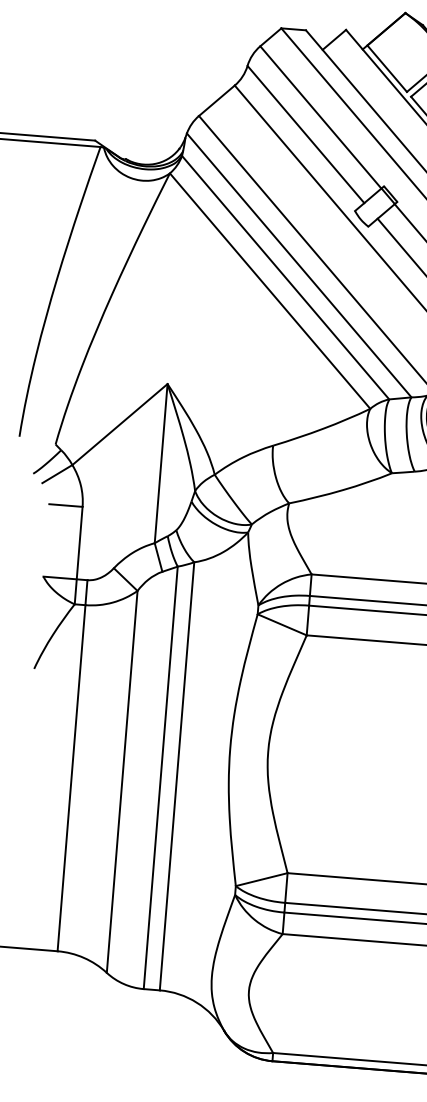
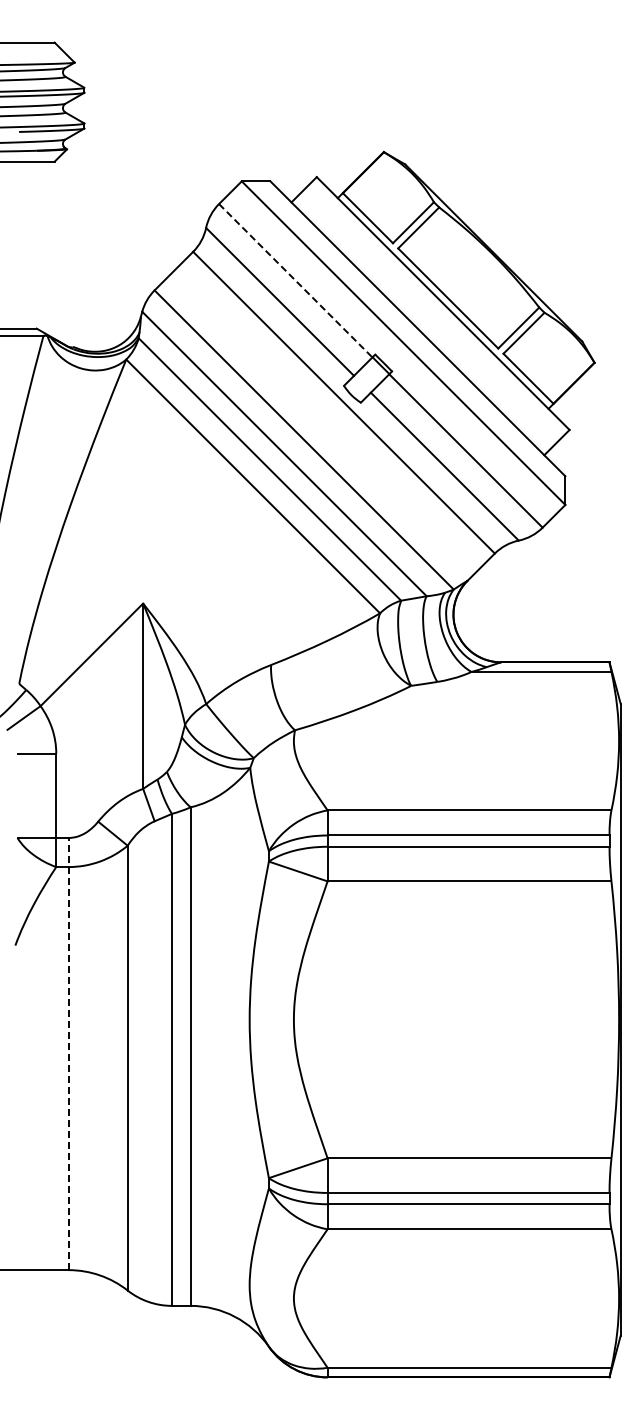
line: (321, 118) -> (296, 281), solid -> dashed
line: (72, 765) -> (68, 1053), solid -> dashed

